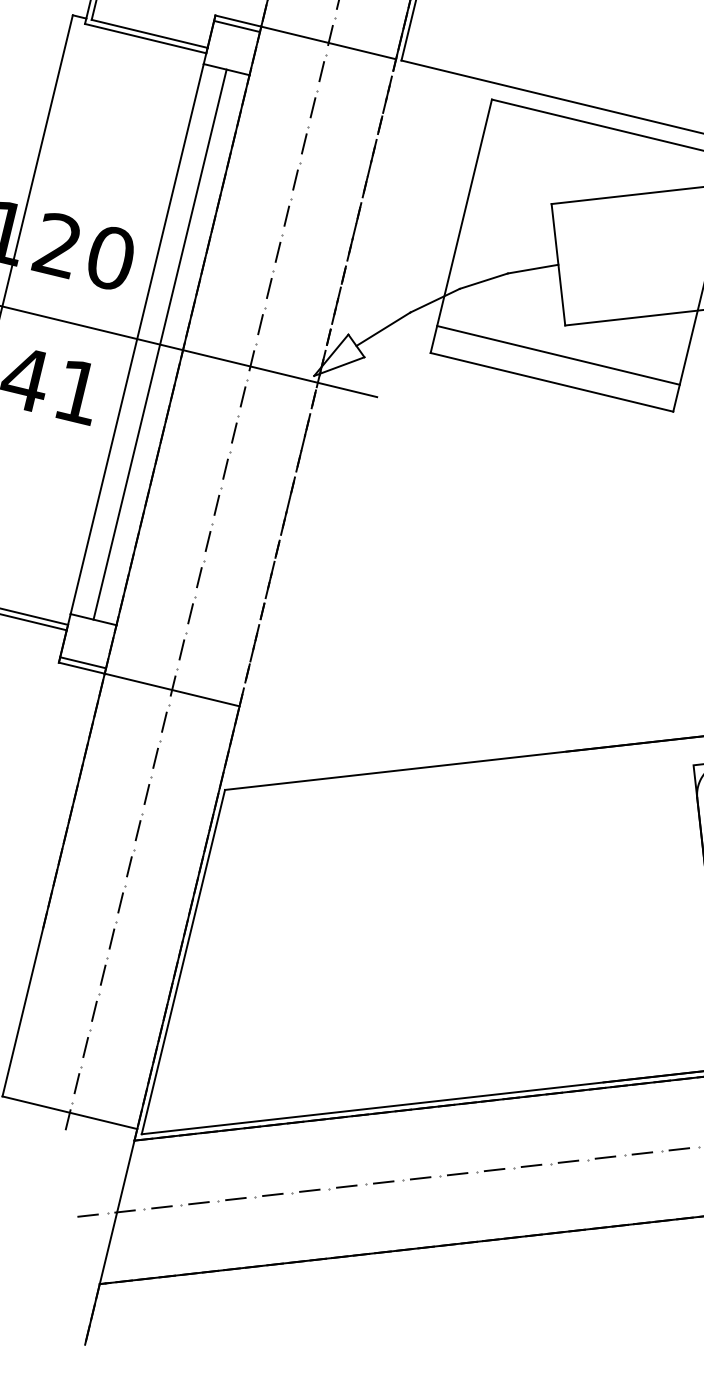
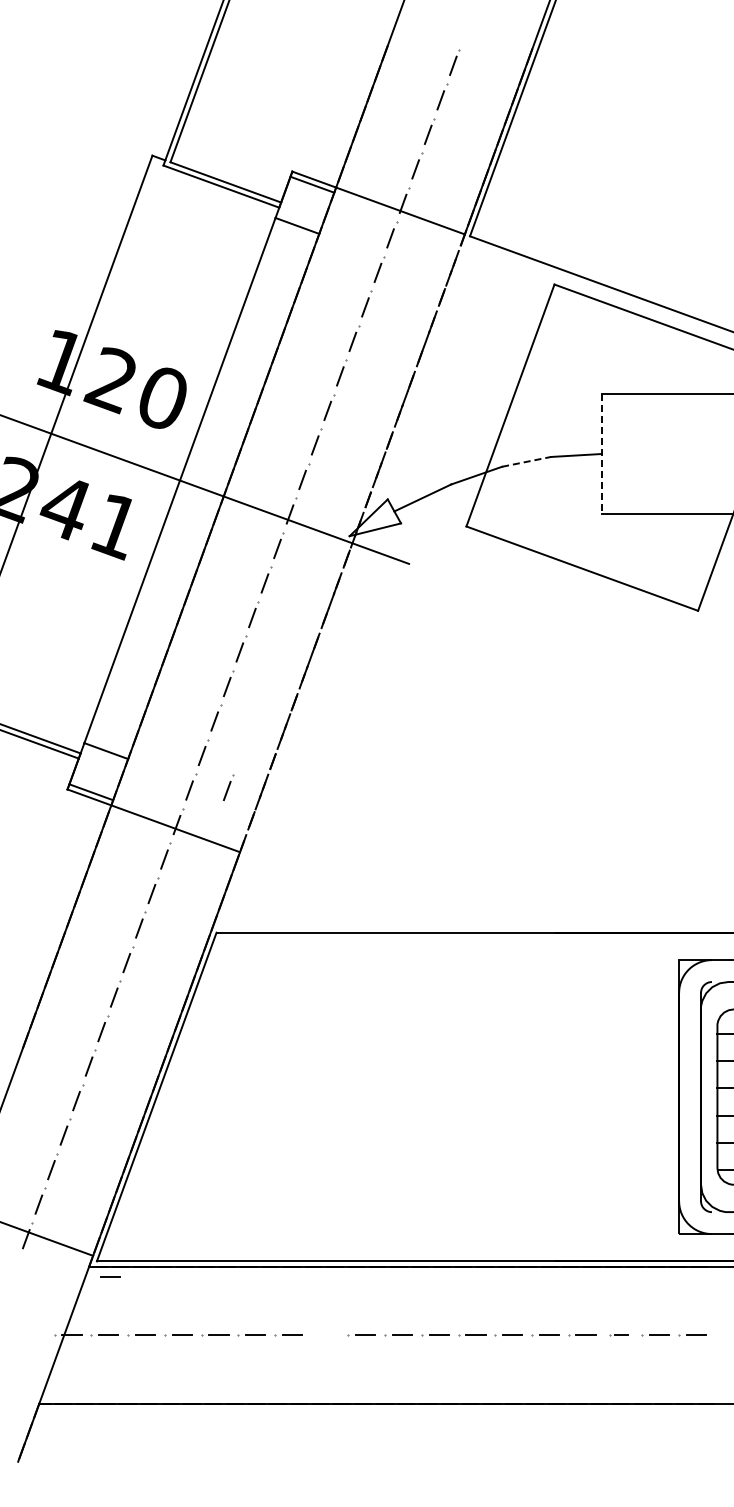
line: (558, 265) -> (601, 454), solid -> dashed
line: (483, 280) -> (526, 461), solid -> dashed
line: (159, 344) -> (201, 488), removed
line: (558, 354) -> (591, 542), removed
part: (220, 642) -> (228, 787), added
part: (674, 1149) -> (618, 1335), size x0.7
part: (380, 1182) -> (325, 1335), removed
line: (88, 1214) -> (110, 1276), moved

